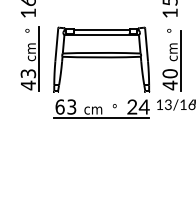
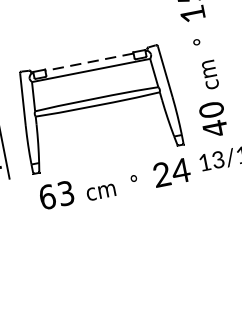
line: (101, 30) -> (89, 62), solid -> dashed
line: (181, 61) -> (225, 87), removed
line: (101, 117) -> (116, 200), removed

